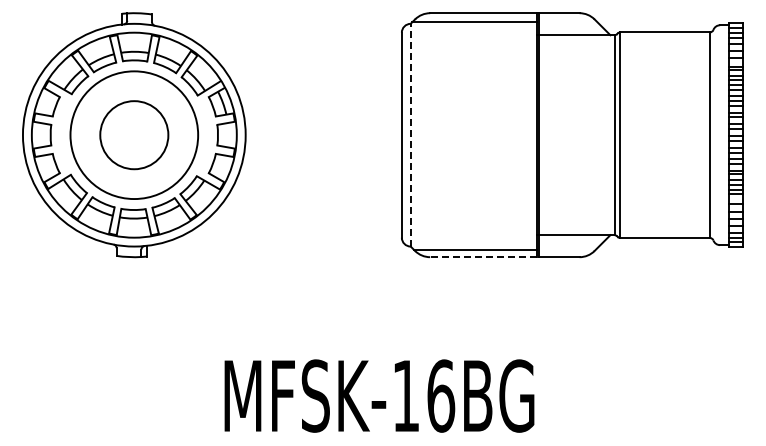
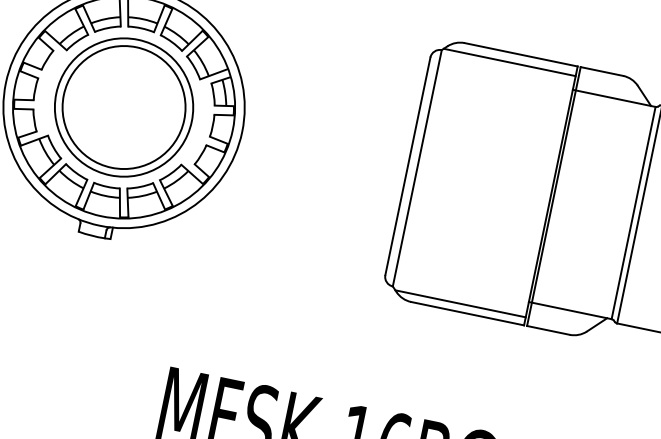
circle: (134, 134) -> (124, 106), size x1.67
line: (410, 134) -> (417, 167), dashed -> solid
line: (482, 257) -> (466, 313), dashed -> solid

